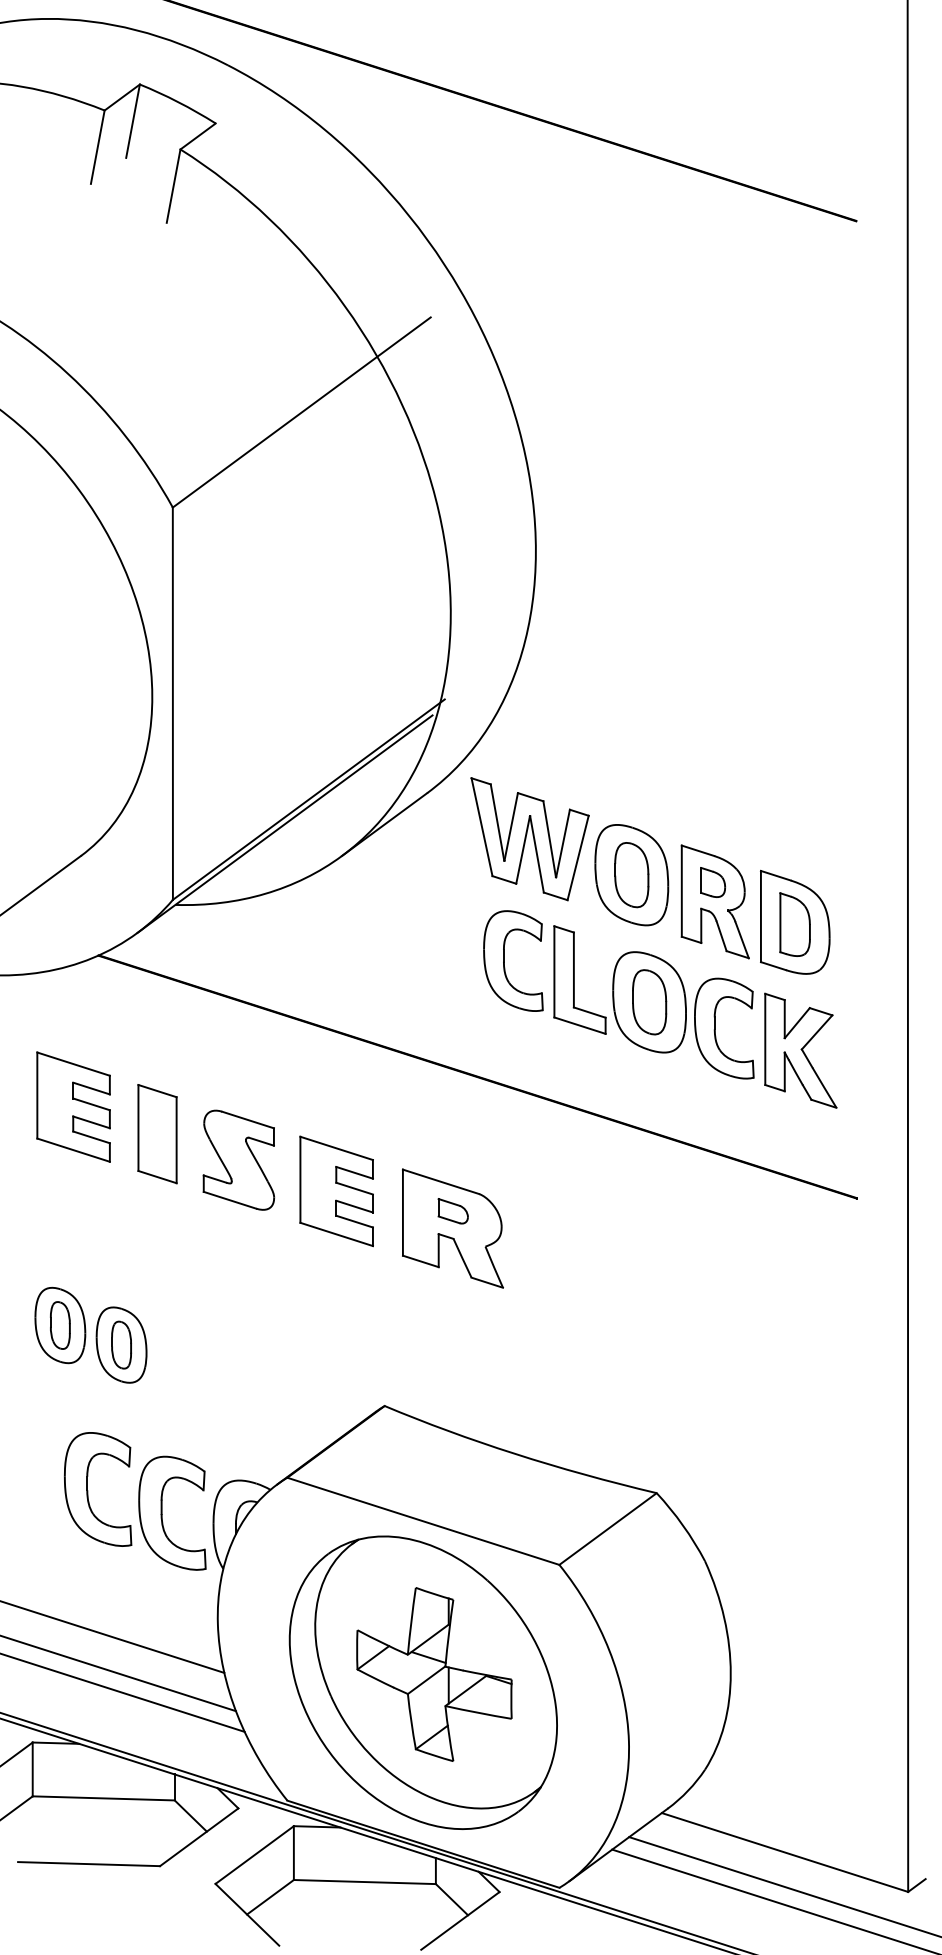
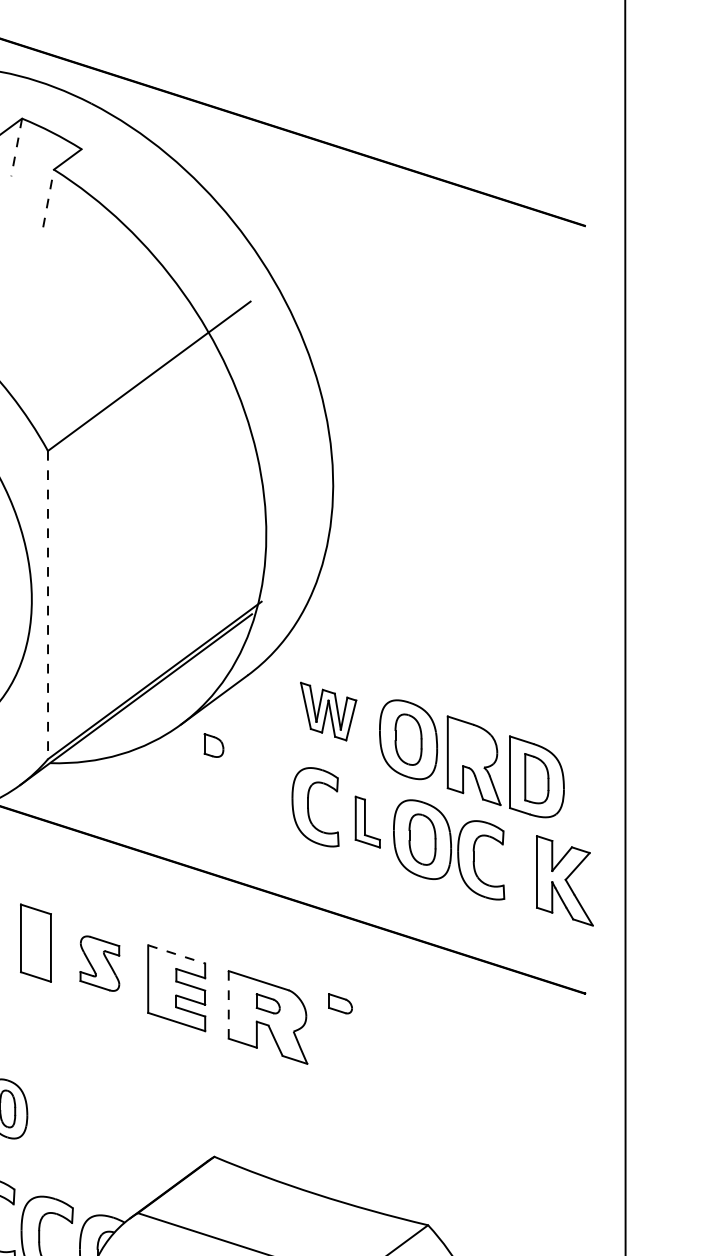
line: (132, 121) -> (16, 147), solid -> dashed
line: (173, 185) -> (48, 197), solid -> dashed
line: (172, 704) -> (47, 605), solid -> dashed
part: (529, 839) -> (328, 711), size x0.6
part: (712, 882) -> (213, 745), moved
part: (579, 979) -> (367, 821), size x0.6
part: (800, 1050) -> (564, 880), moved
line: (337, 1148) -> (177, 954), solid -> dashed
part: (238, 1159) -> (99, 963), size x0.7
part: (544, 1211) -> (339, 1003), added
line: (402, 1212) -> (228, 1004), solid -> dashed

